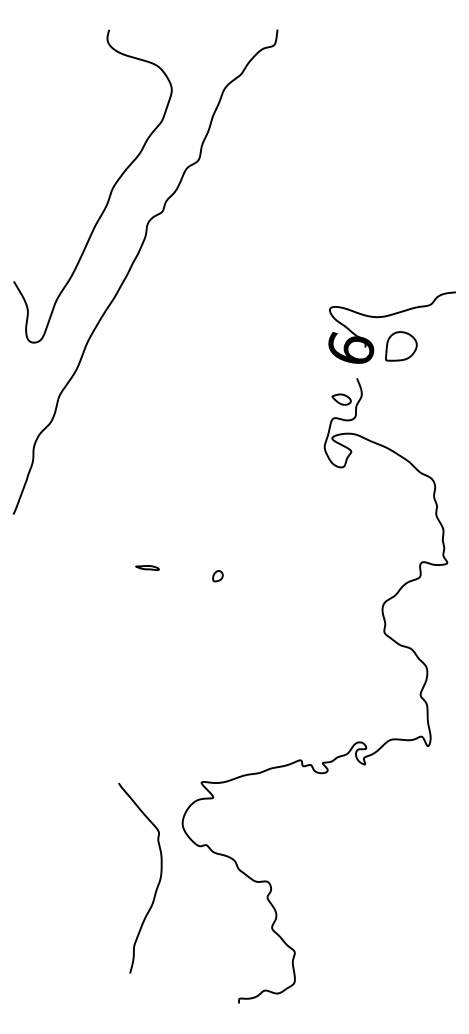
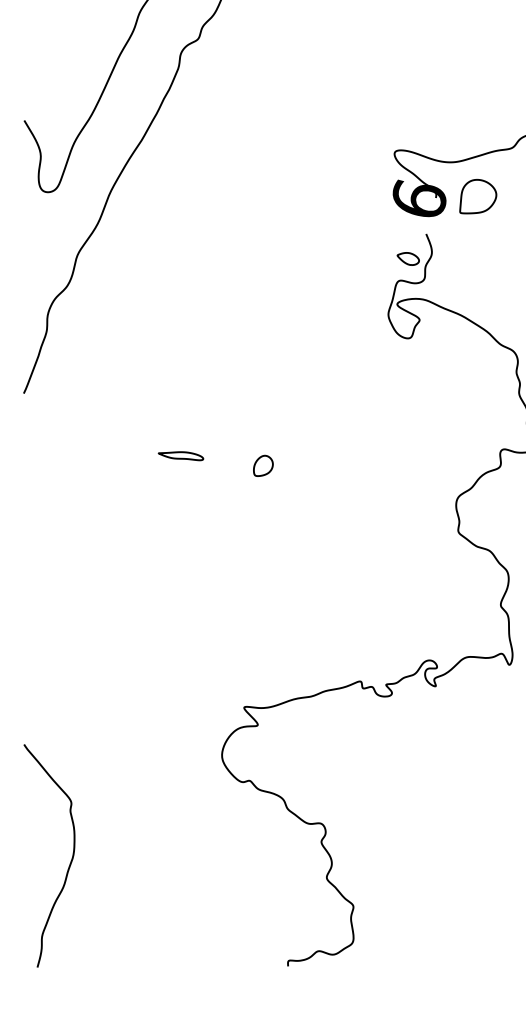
part: (147, 567) -> (180, 455), size x1.67
part: (217, 575) -> (262, 464), size x1.67
curve: (157, 884) -> (69, 863), moved

